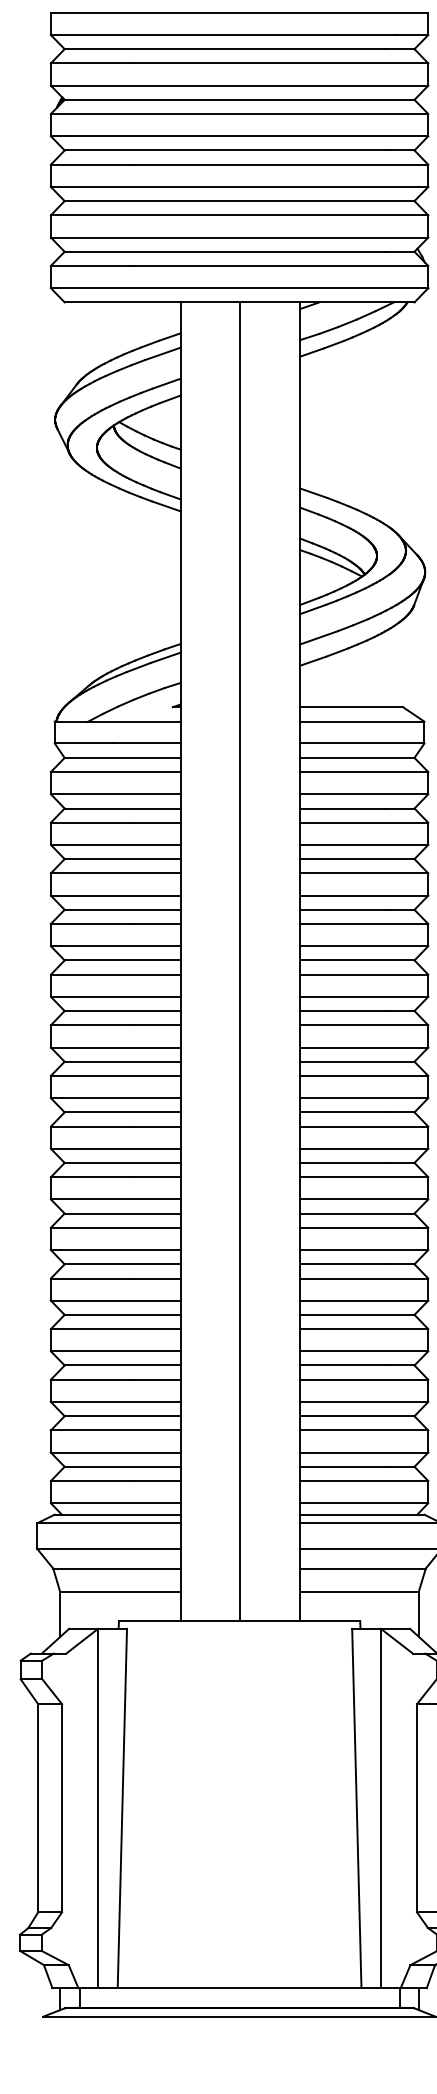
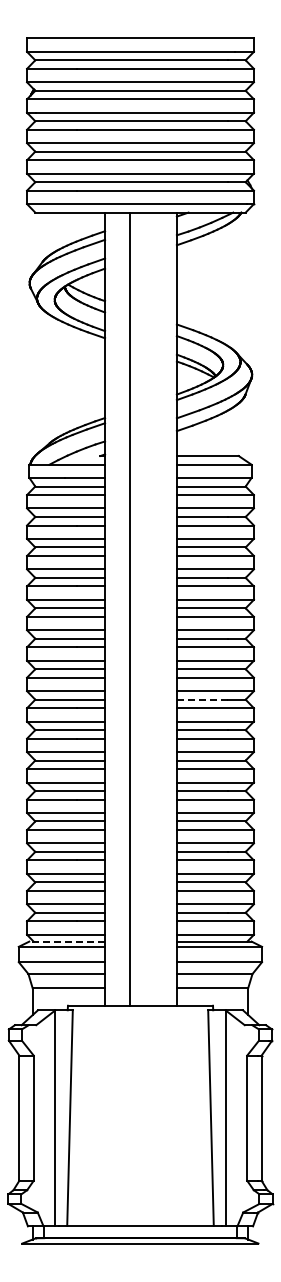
line: (239, 960) -> (129, 608), moved
line: (341, 1112) -> (201, 699), solid -> dashed
line: (118, 1514) -> (67, 941), solid -> dashed

